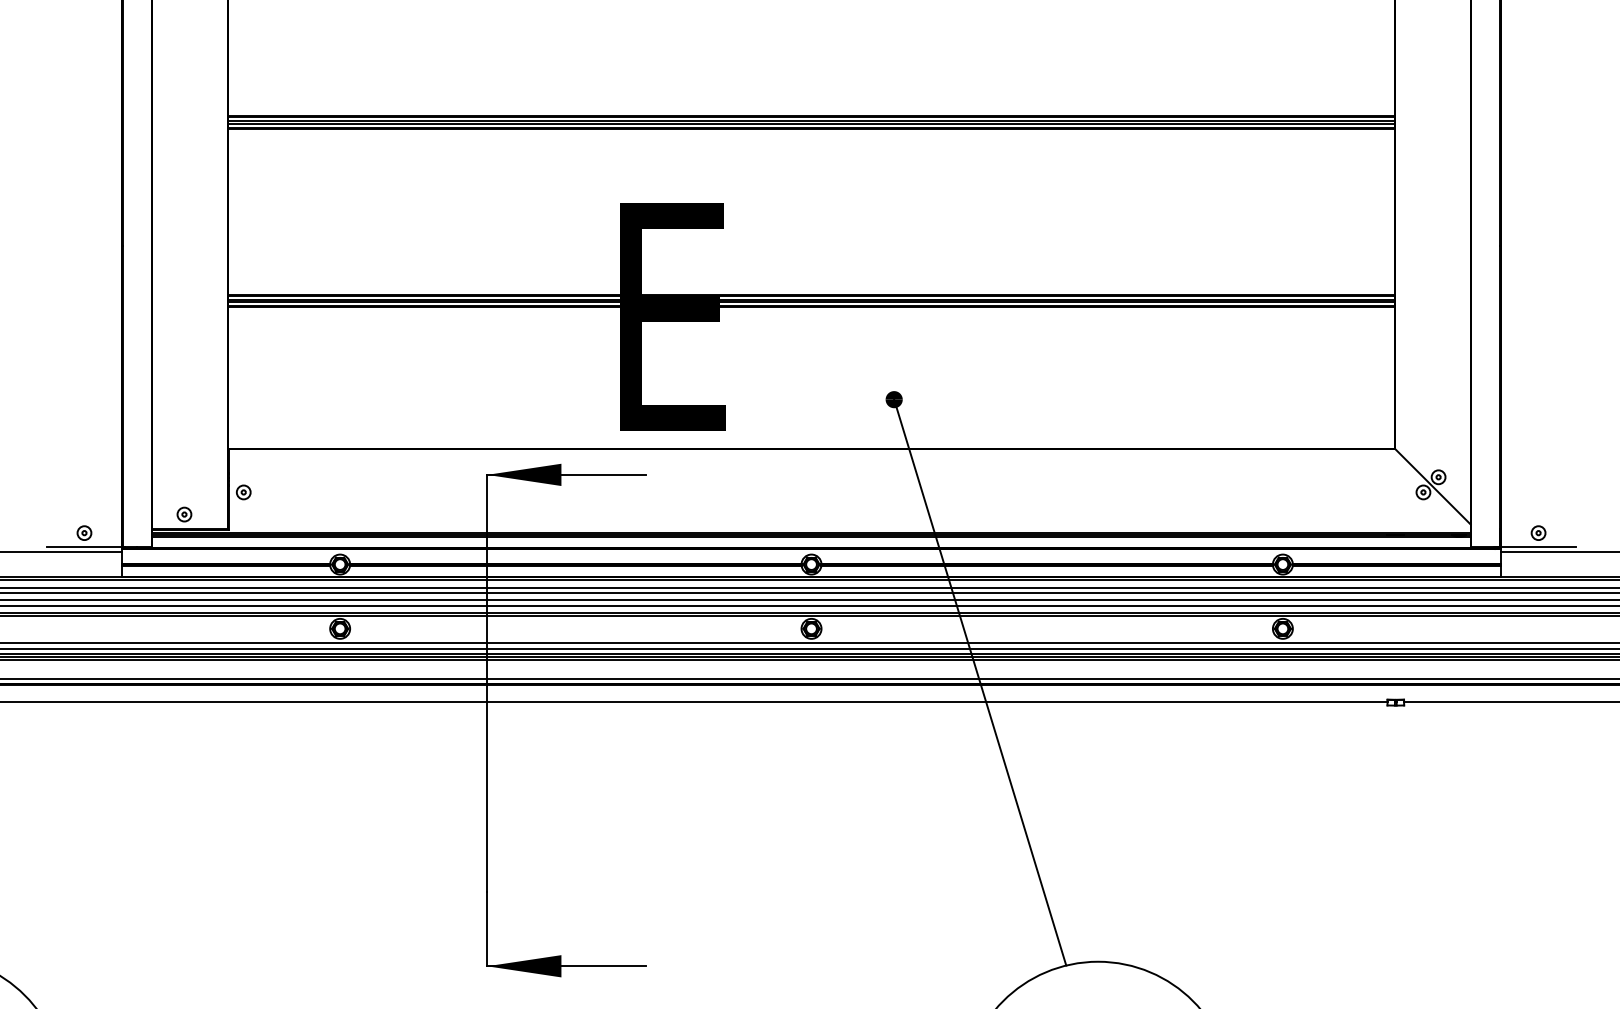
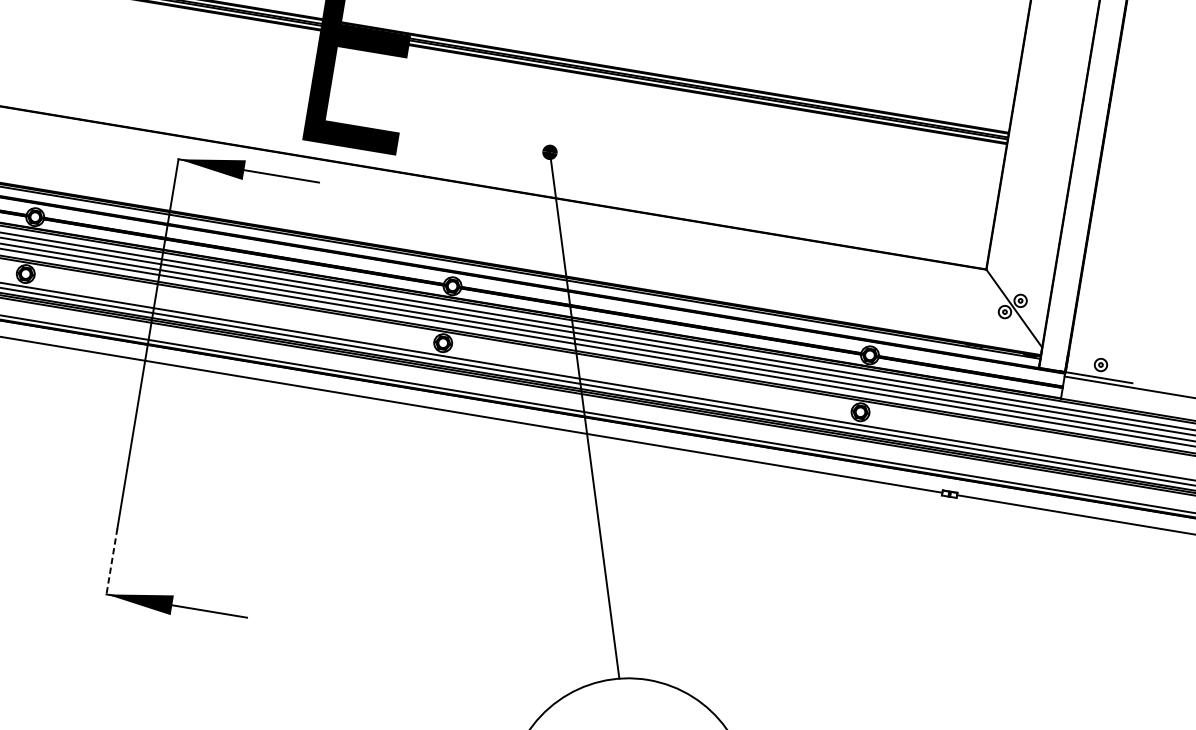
line: (487, 929) -> (112, 561), solid -> dashed

